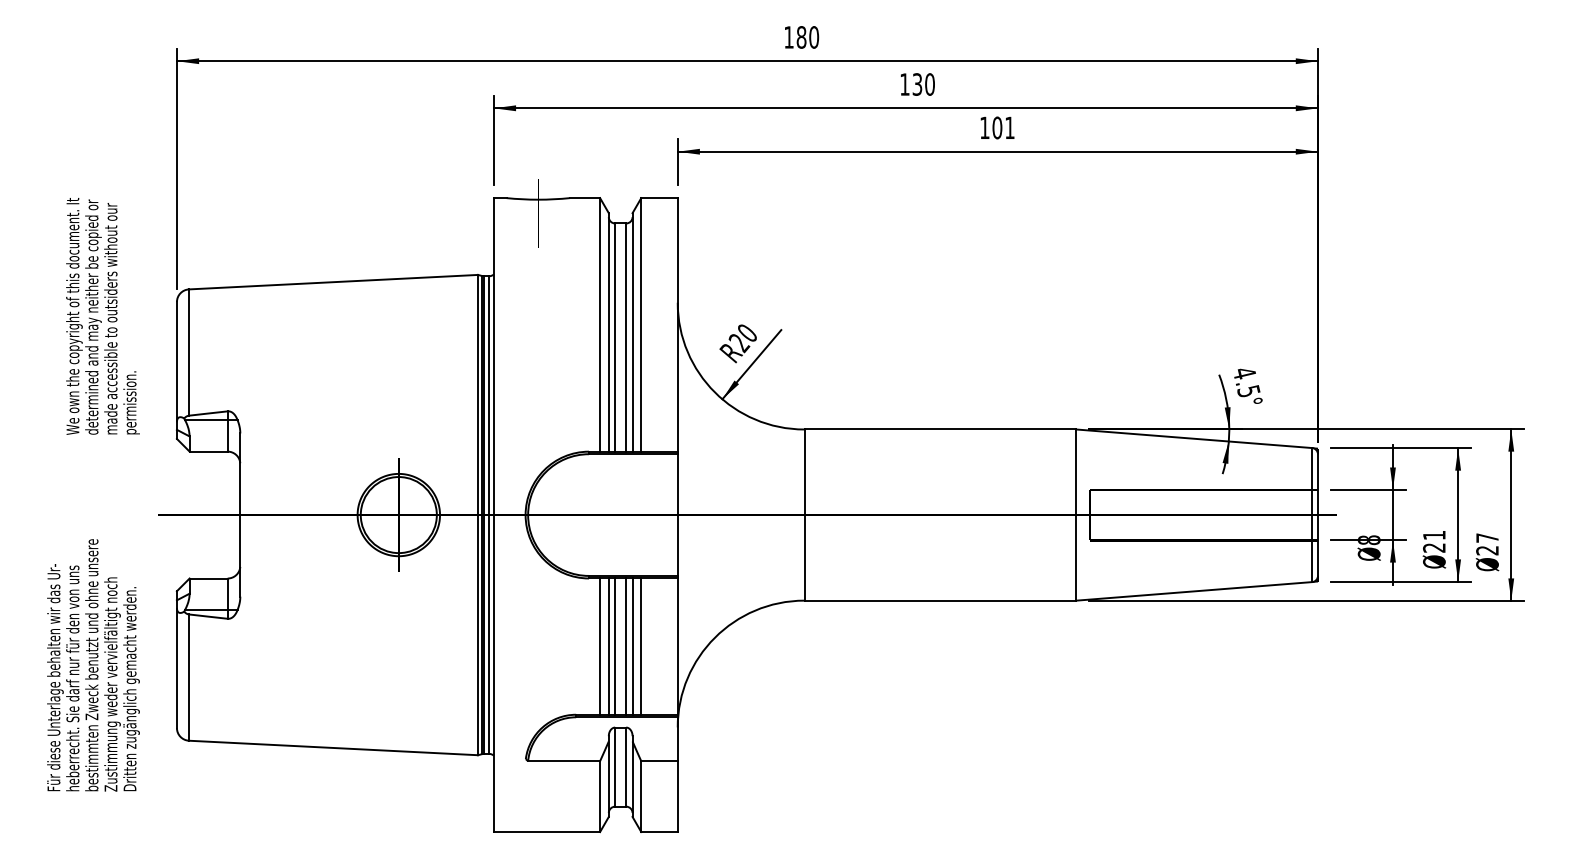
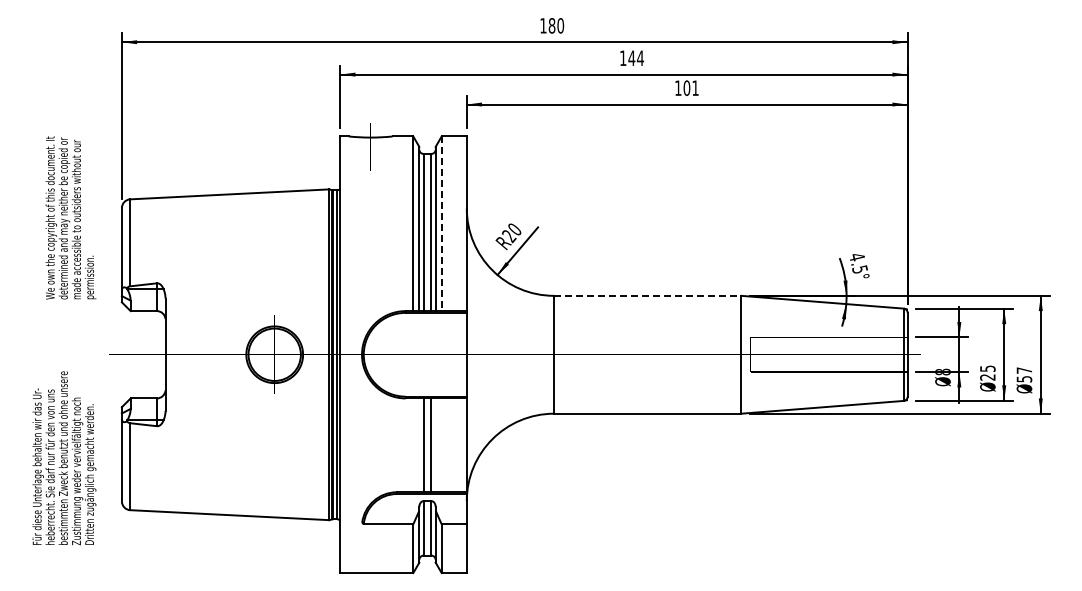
text: (924, 84) -> (636, 58), 130 -> 144
line: (641, 325) -> (441, 224), solid -> dashed
line: (940, 429) -> (647, 295), solid -> dashed
text: (1433, 535) -> (987, 368), 21 -> 25
text: (1487, 550) -> (1024, 379), 27 -> 57
line: (600, 646) -> (413, 445), removed
line: (609, 646) -> (419, 445), removed
line: (632, 646) -> (435, 445), removed
line: (641, 646) -> (441, 445), removed

